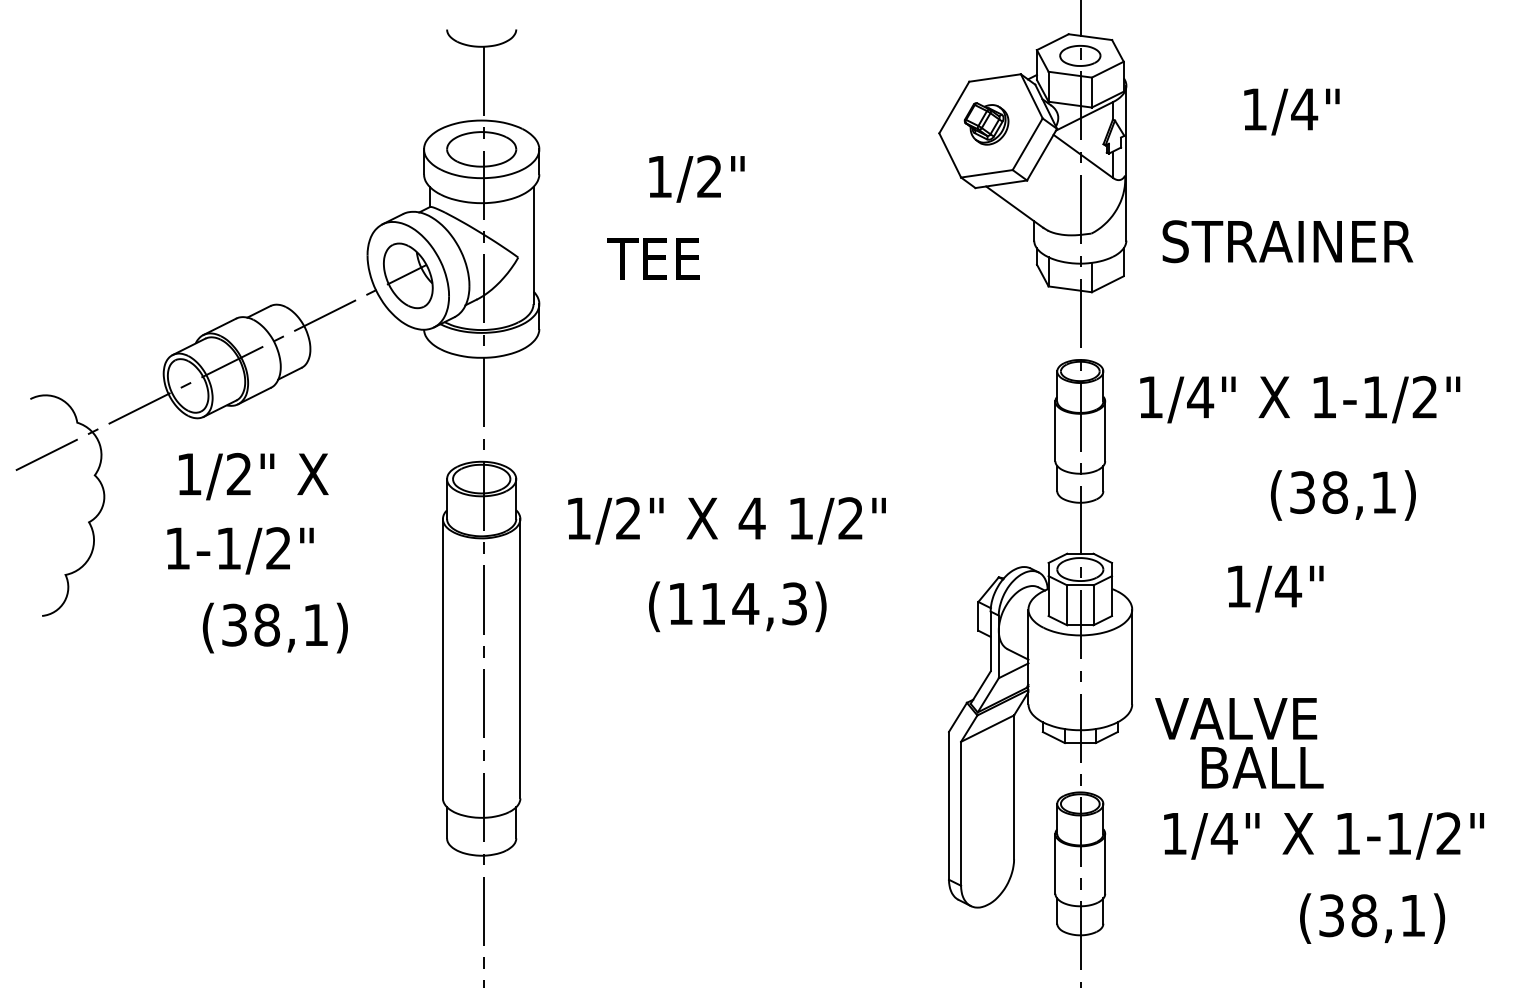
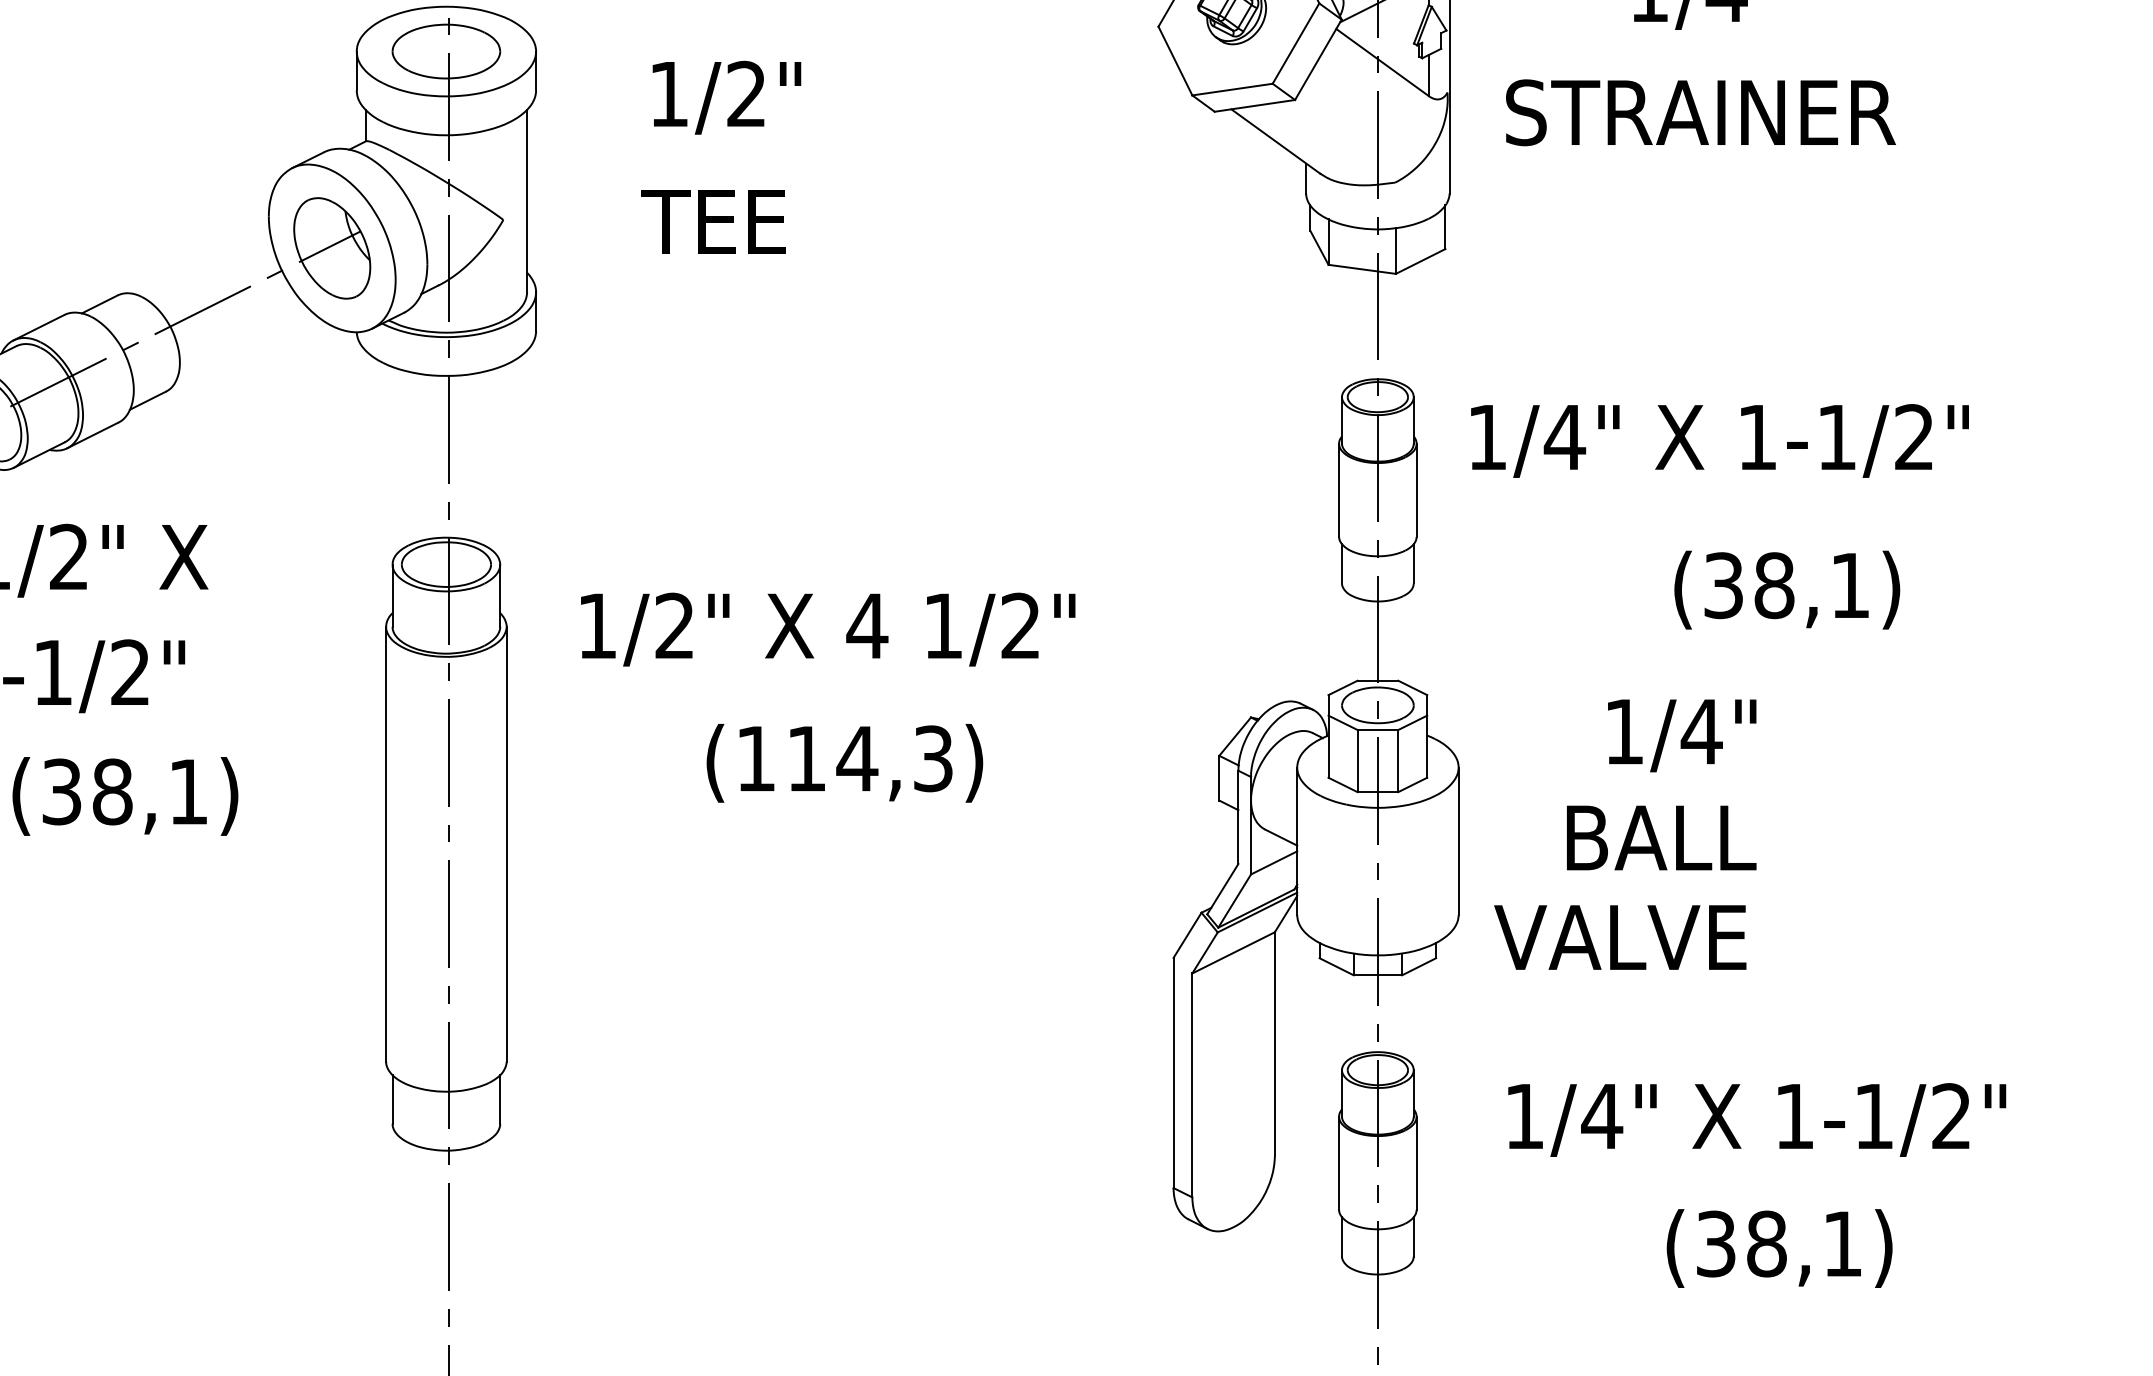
text: (696, 178) -> (726, 96), moved
text: (1287, 241) -> (1700, 112), moved
text: (1262, 767) -> (1661, 837), moved
text: (1372, 918) -> (1779, 1248), moved

